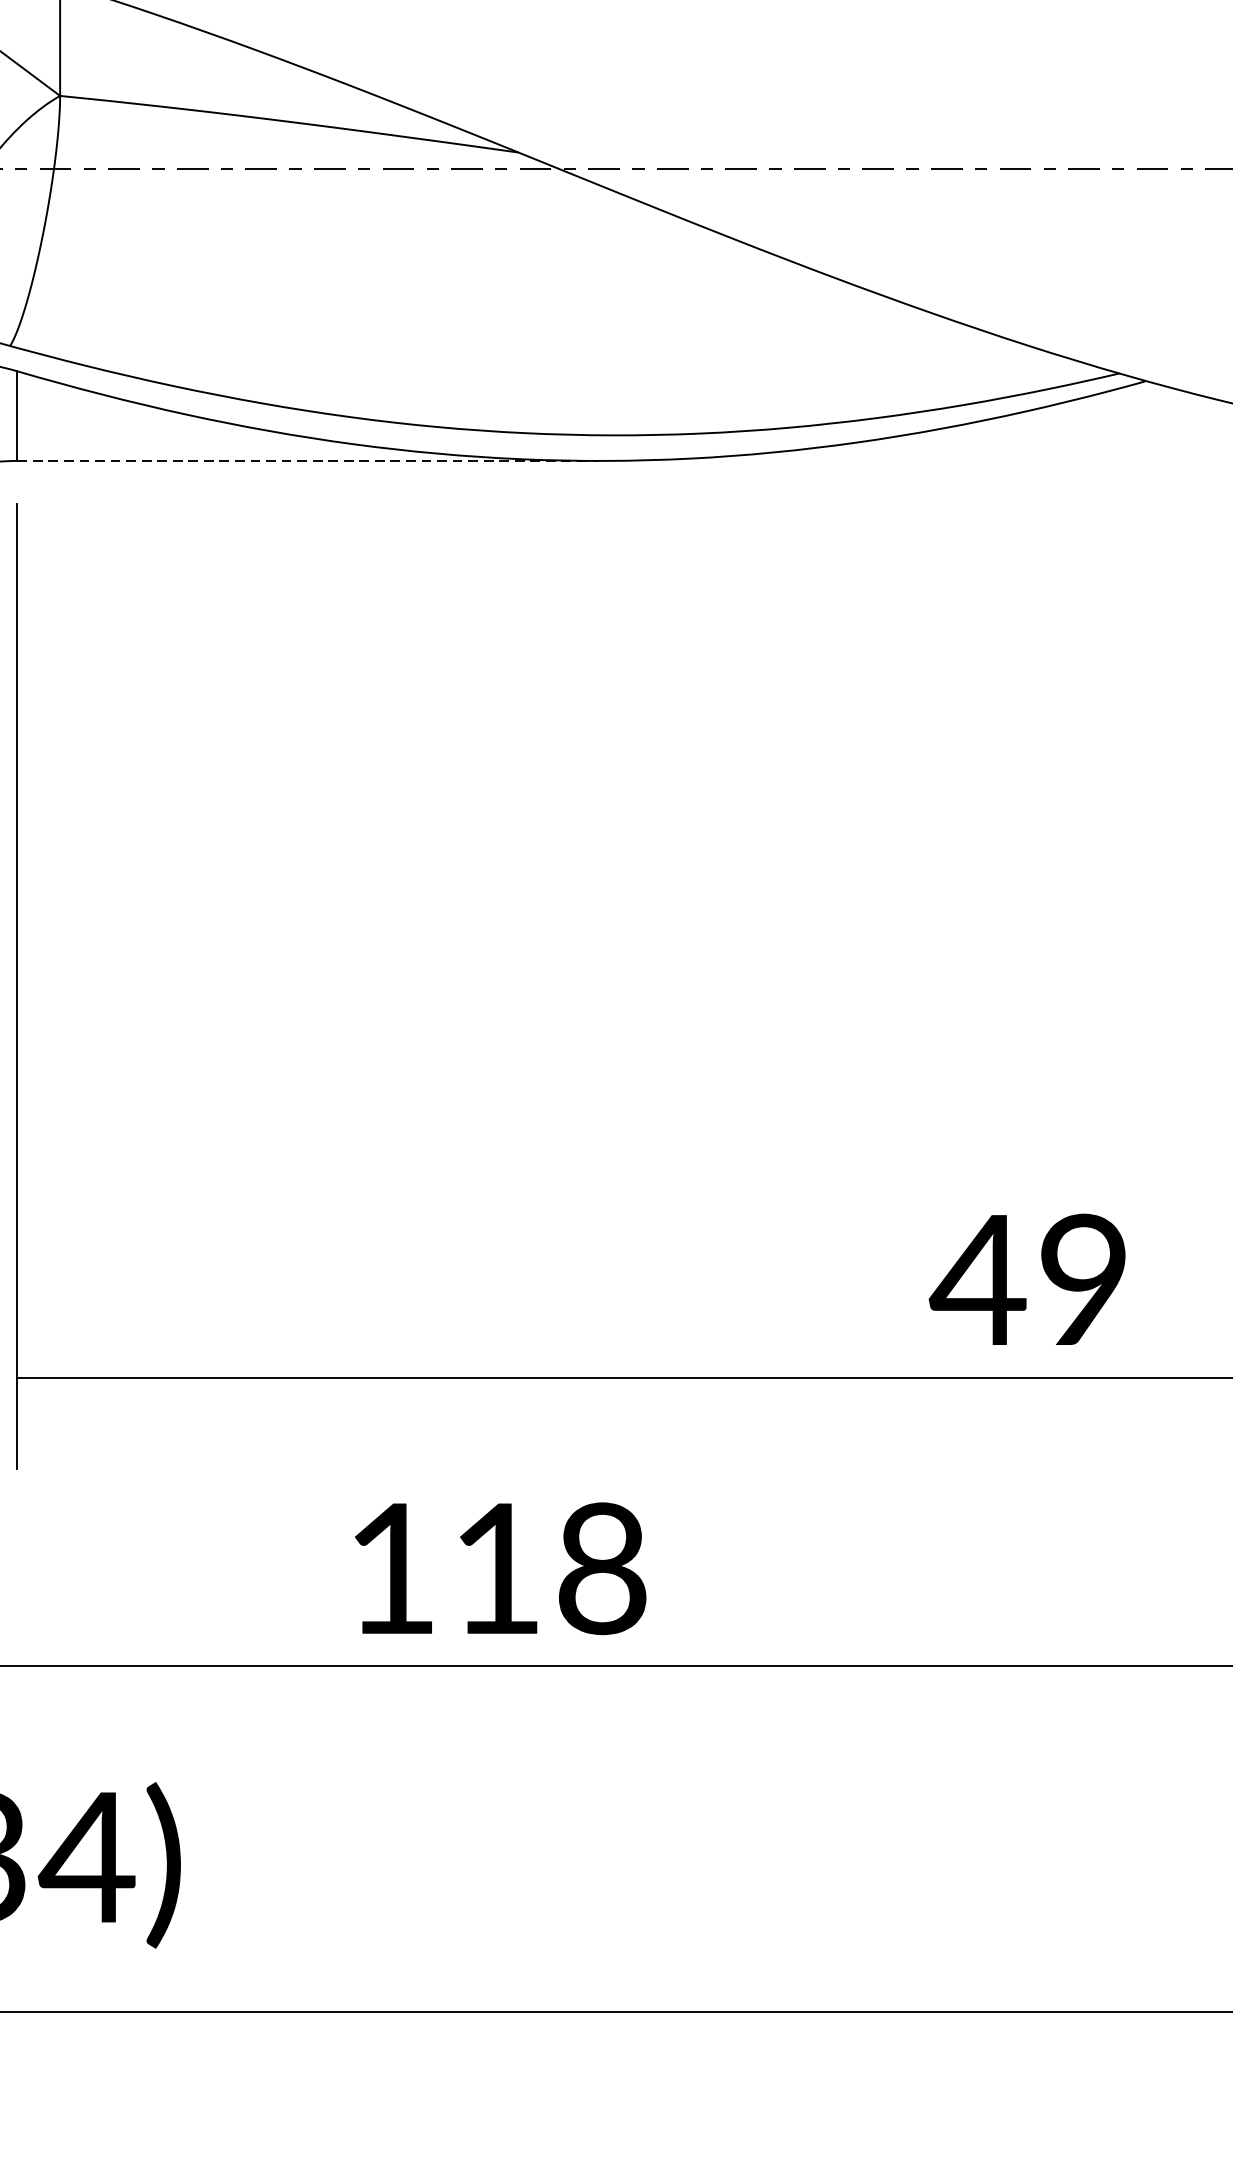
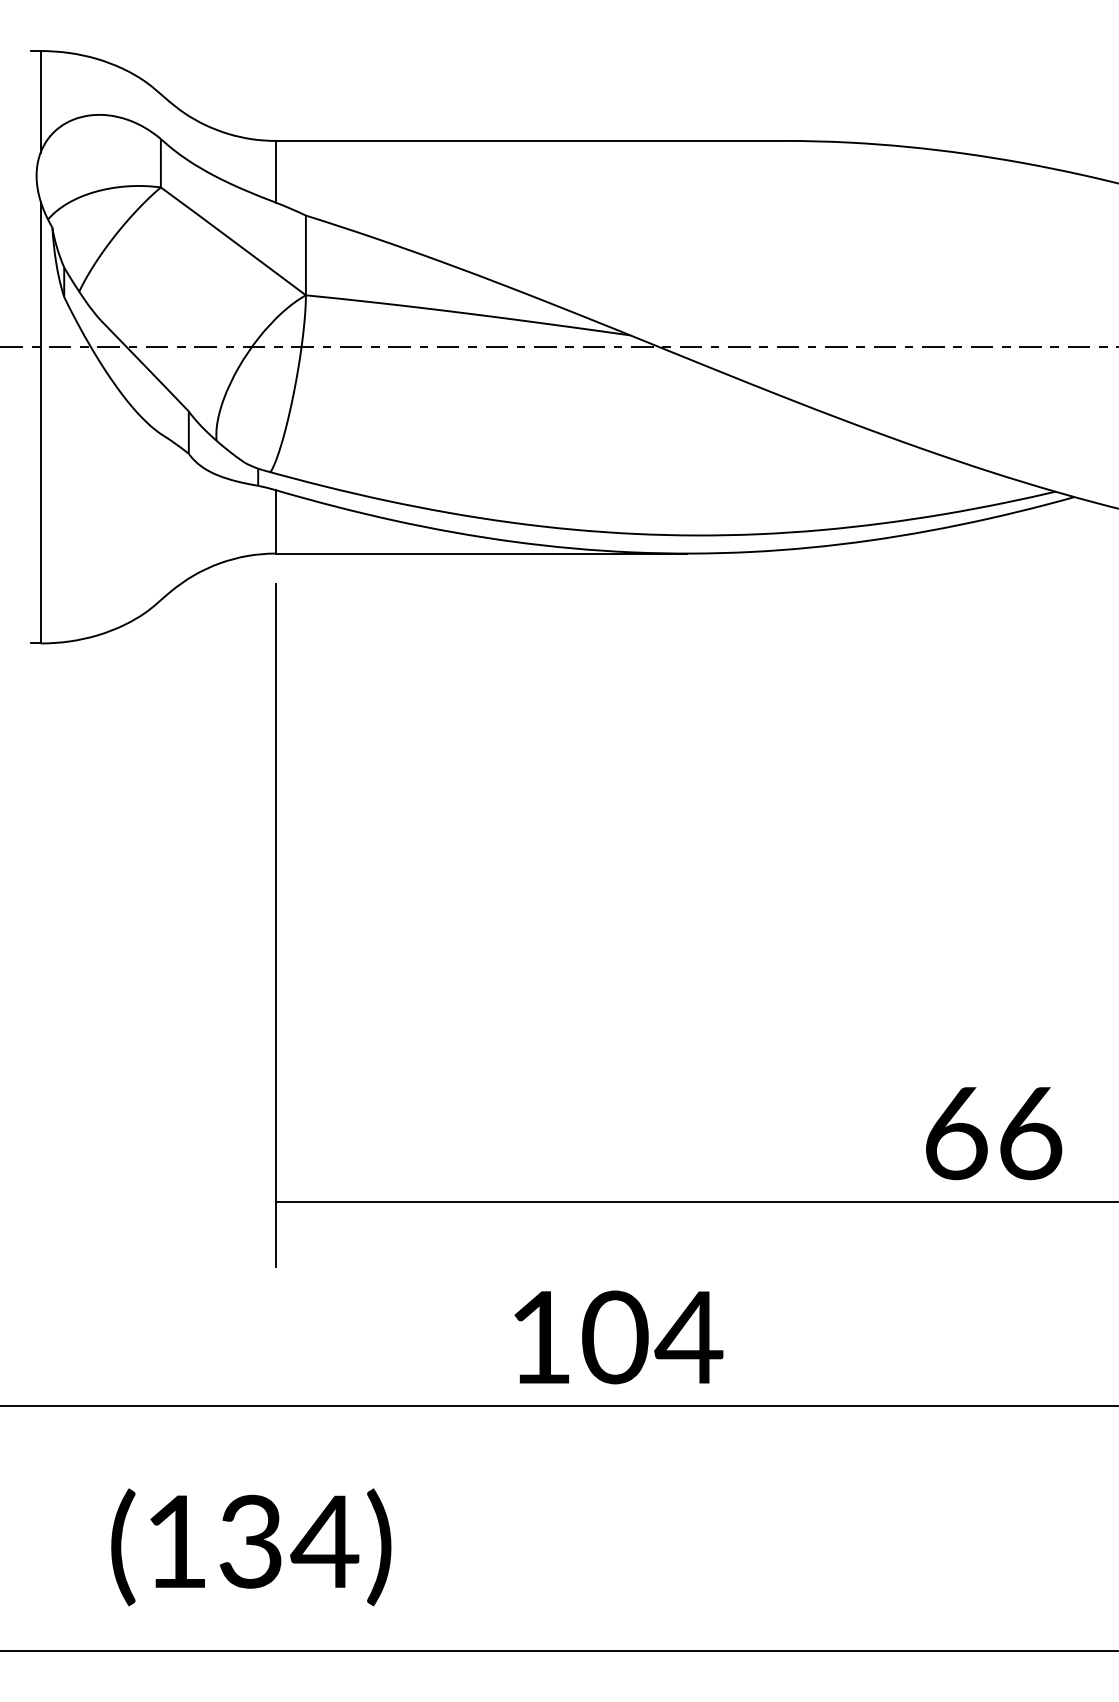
line: (308, 460) -> (481, 553), dashed -> solid
text: (1028, 1280) -> (991, 1133), 49 -> 66
text: (549, 1568) -> (652, 1337), 118 -> 104

